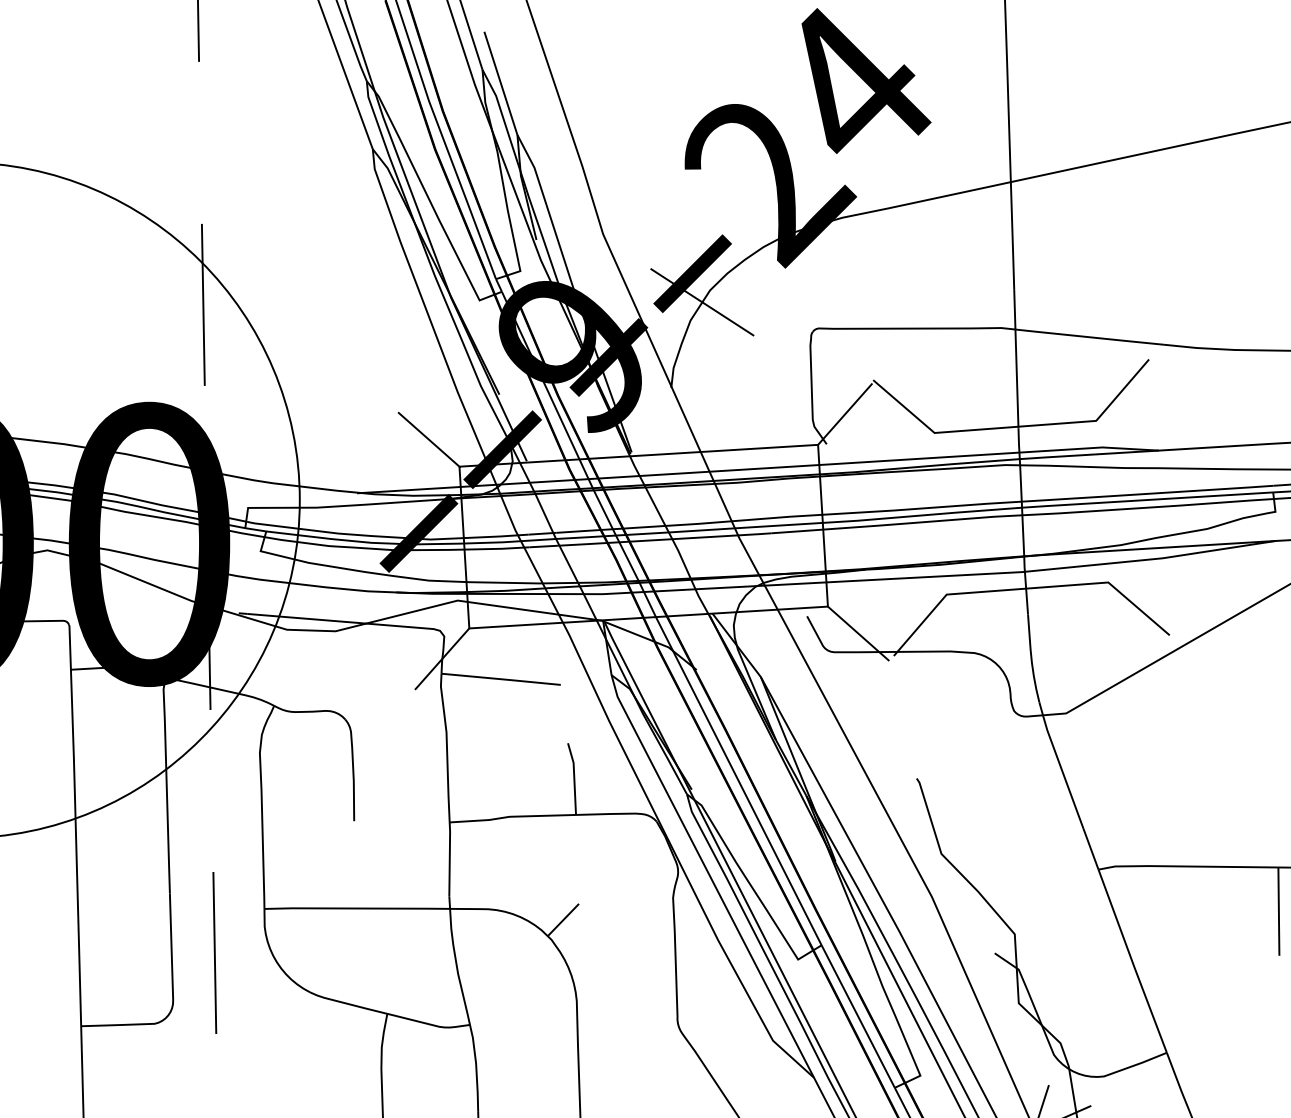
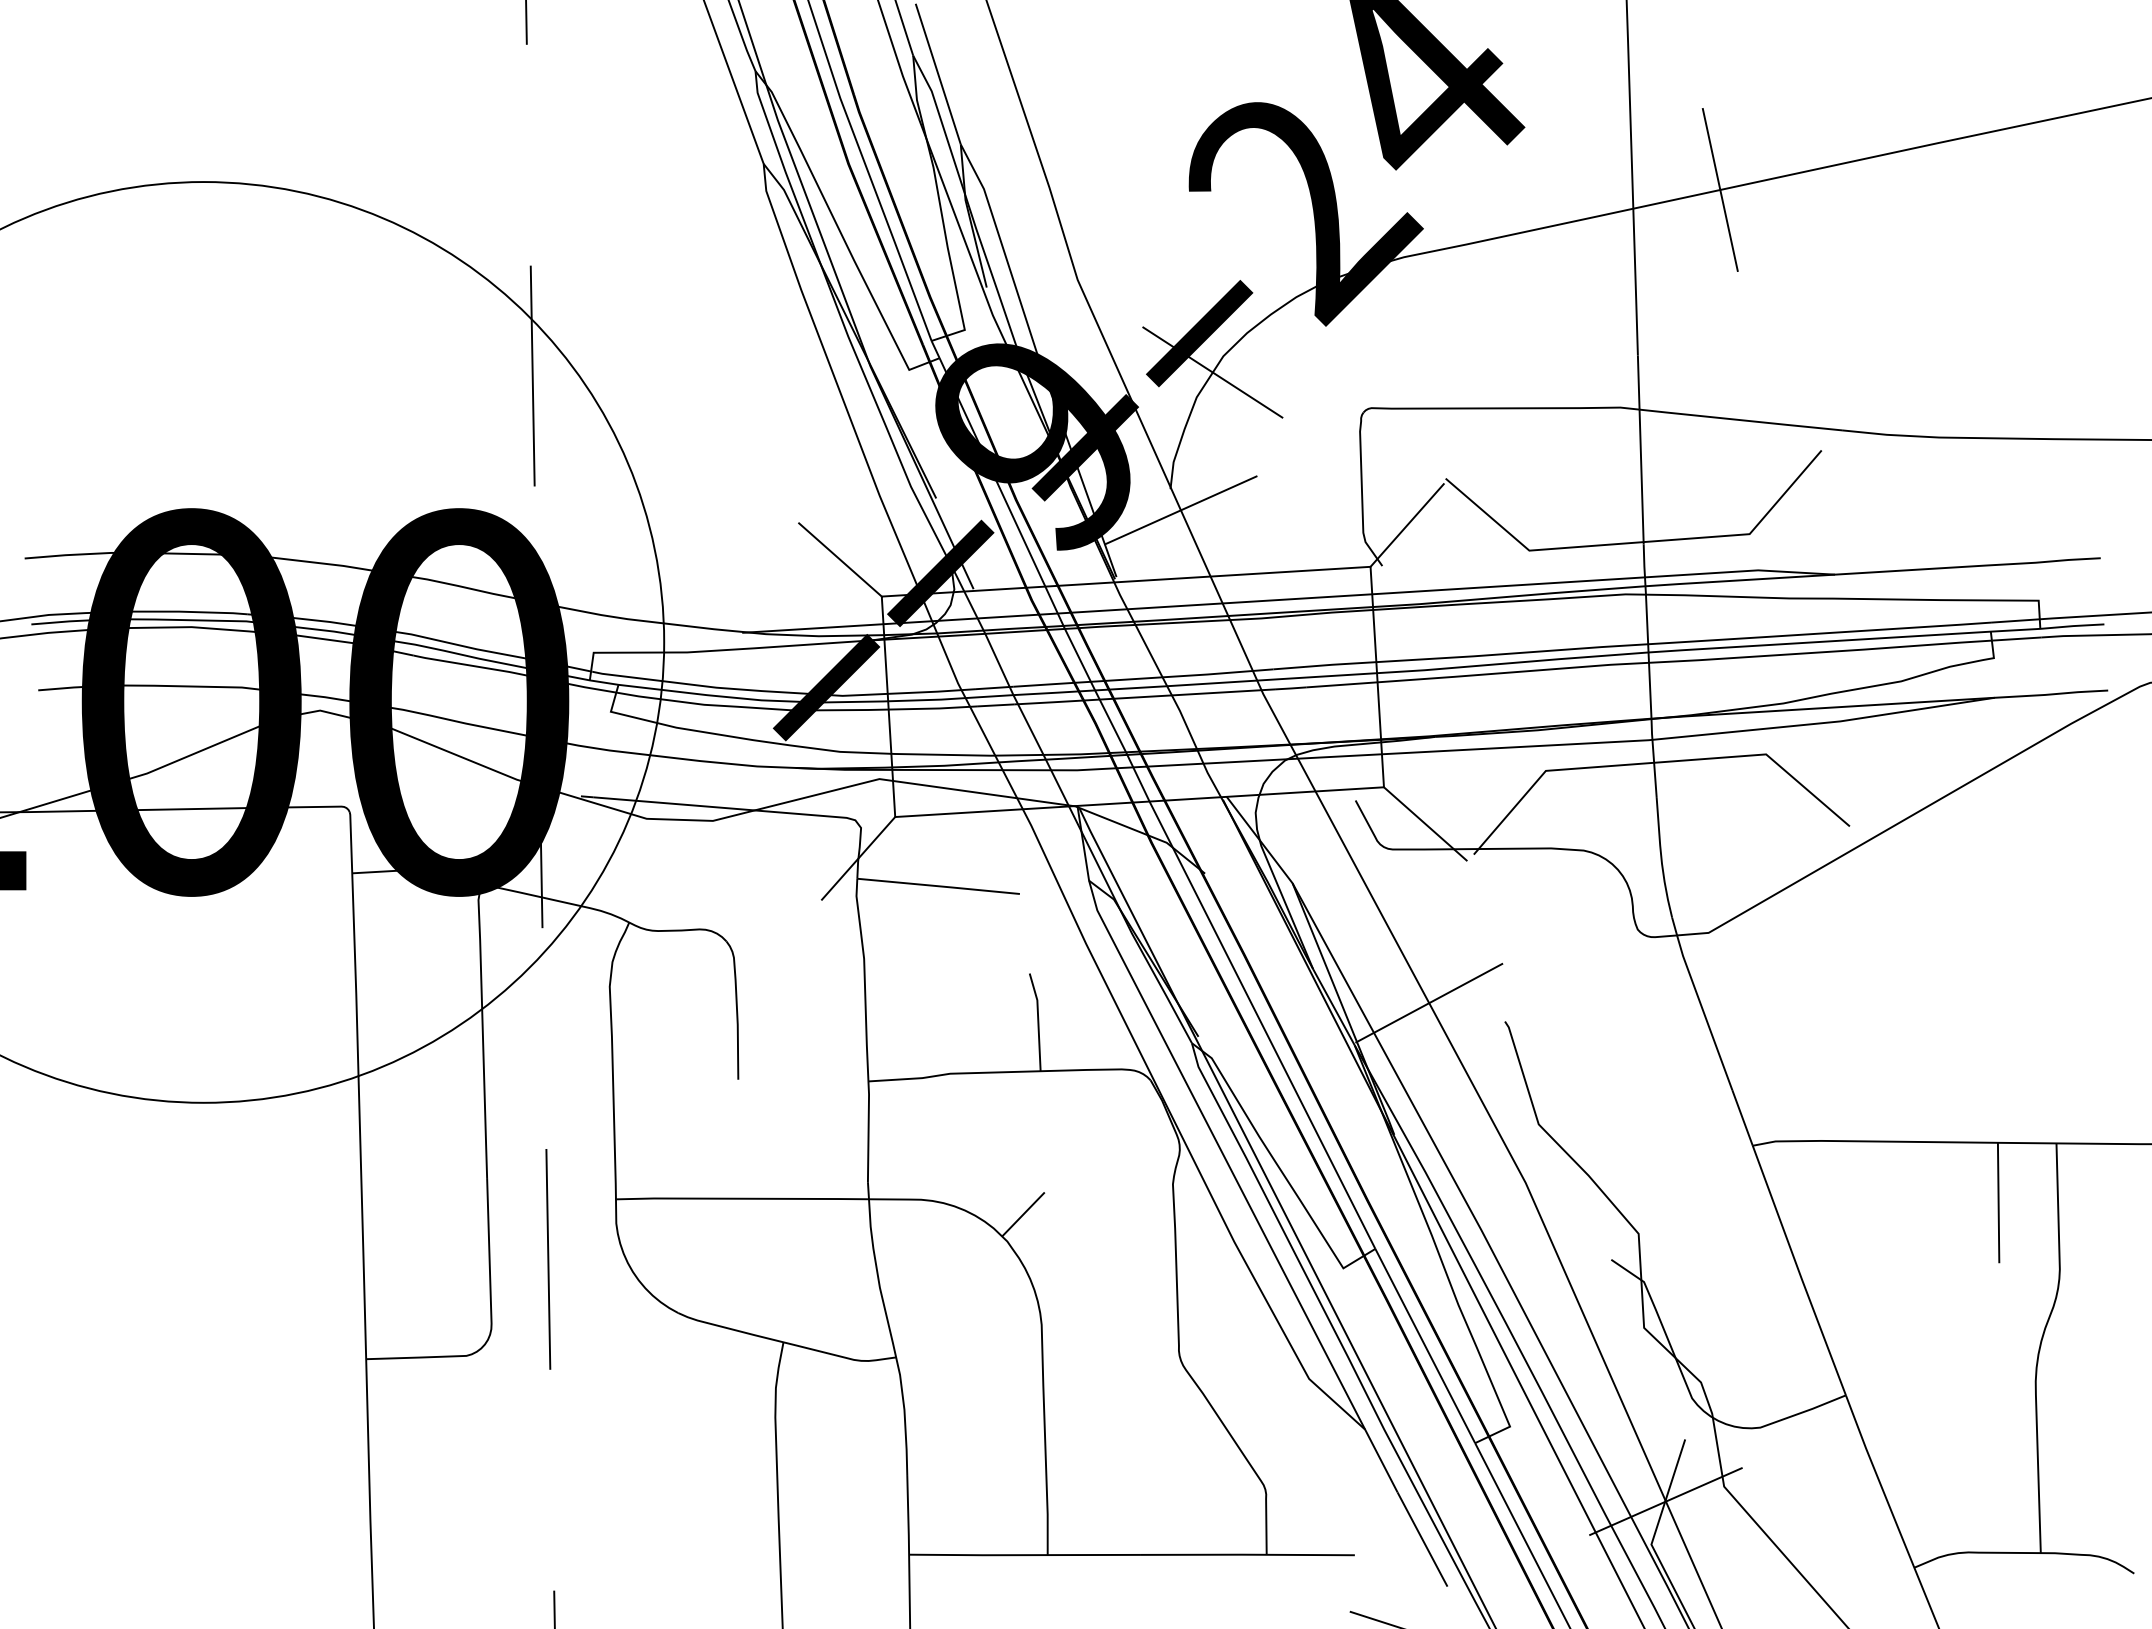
line: (1074, 168) -> (1719, 189), added
line: (678, 403) -> (1180, 510), added
line: (861, 764) -> (1429, 1002), added

